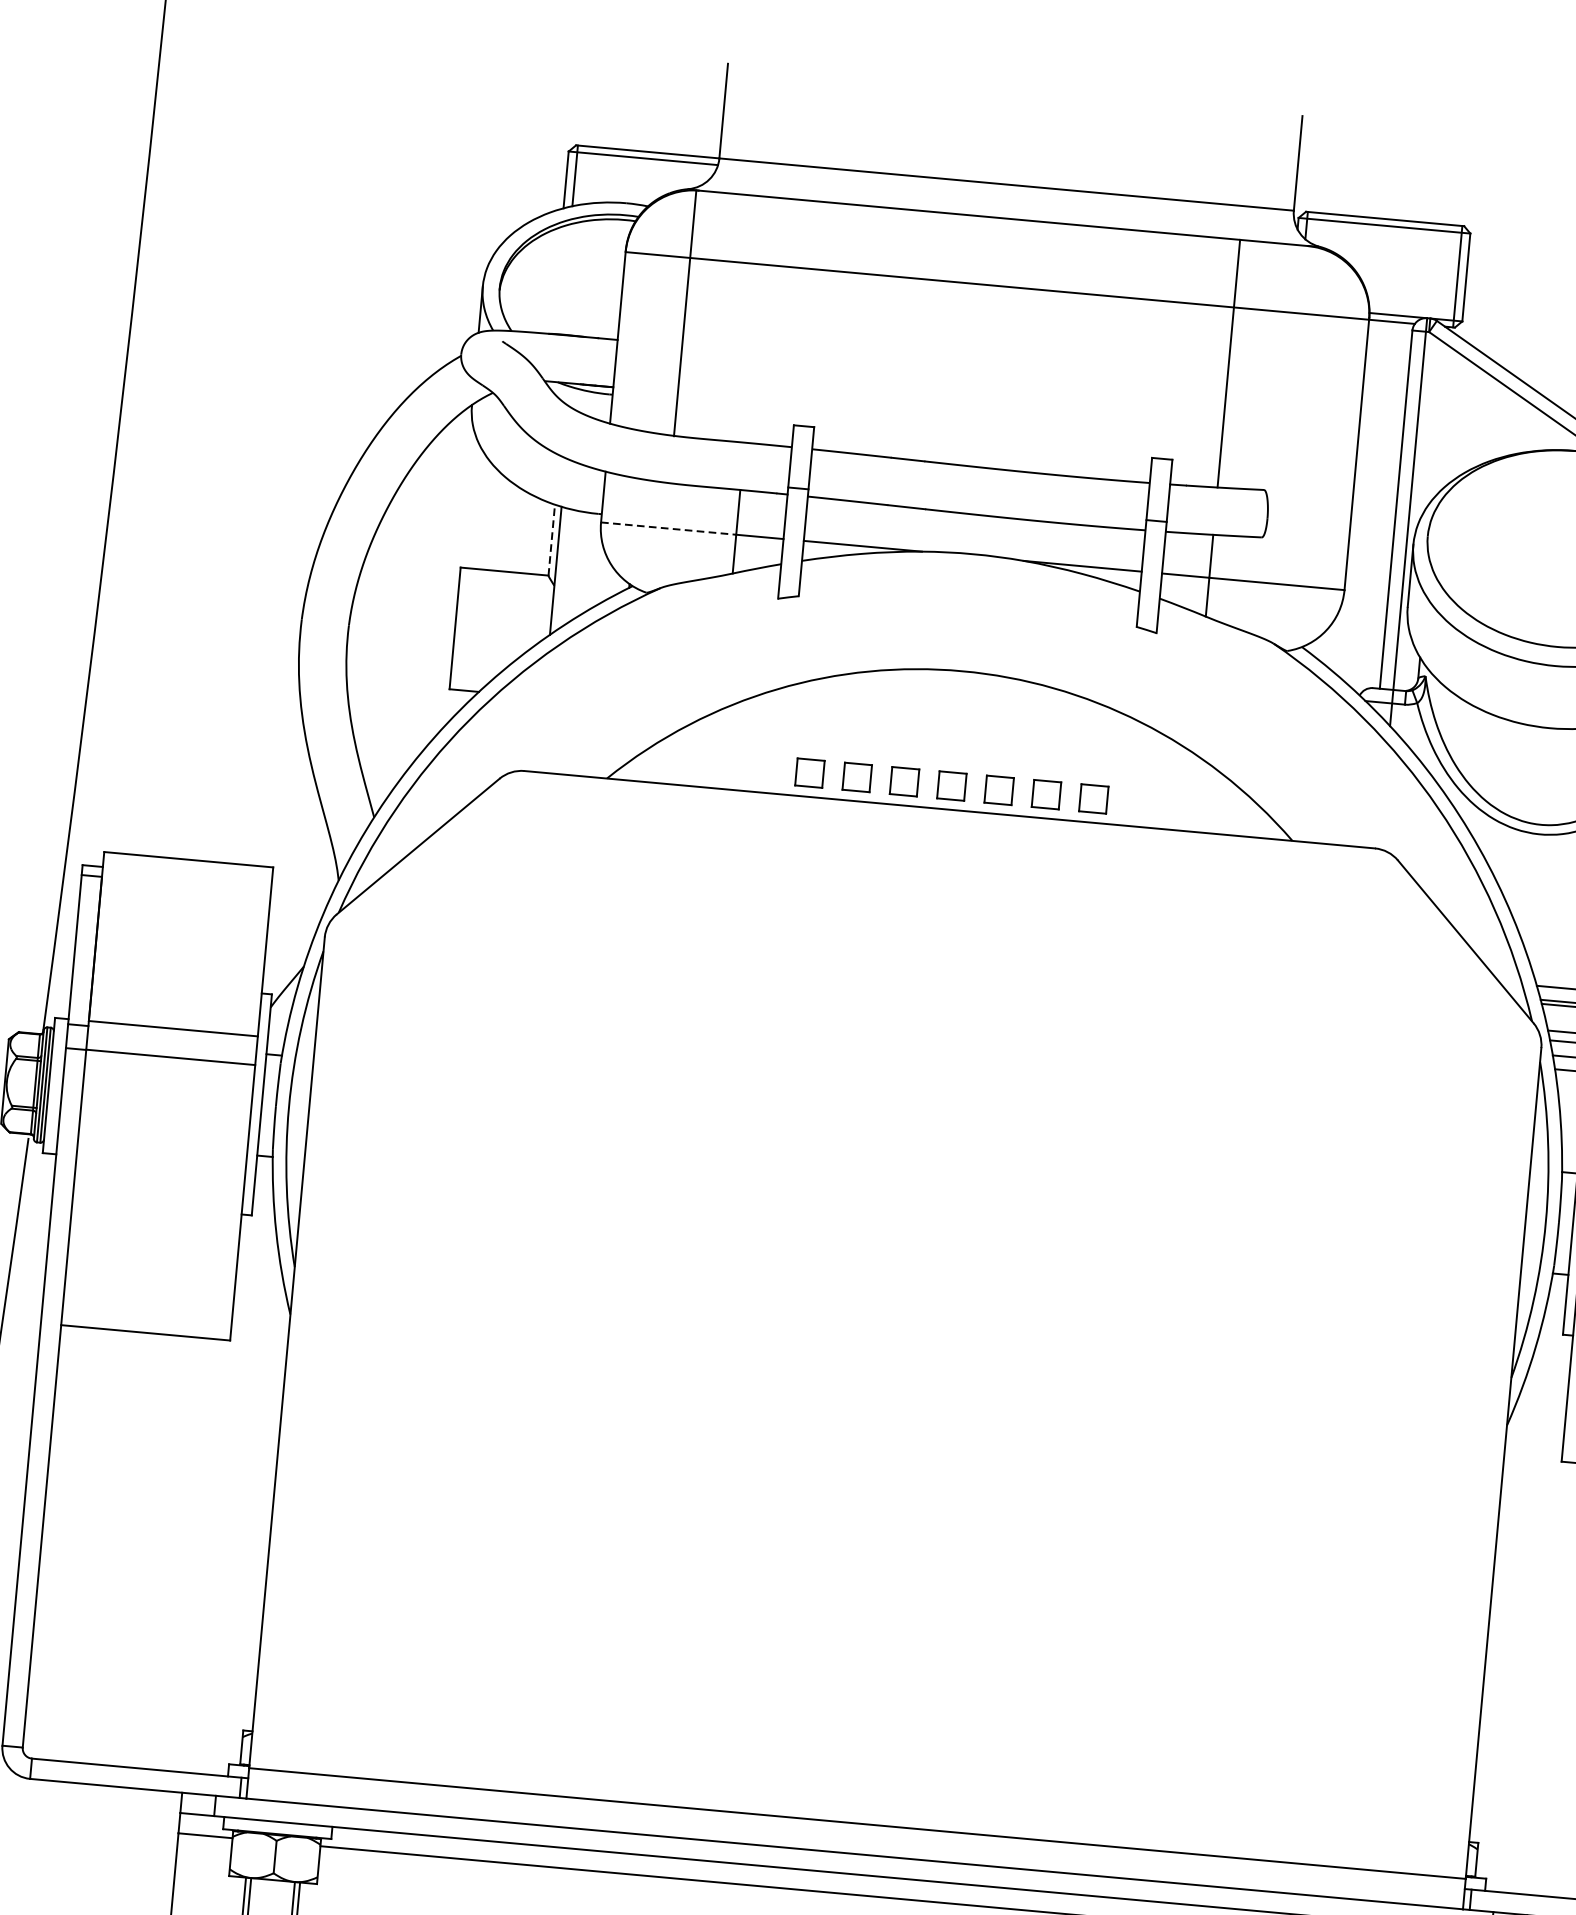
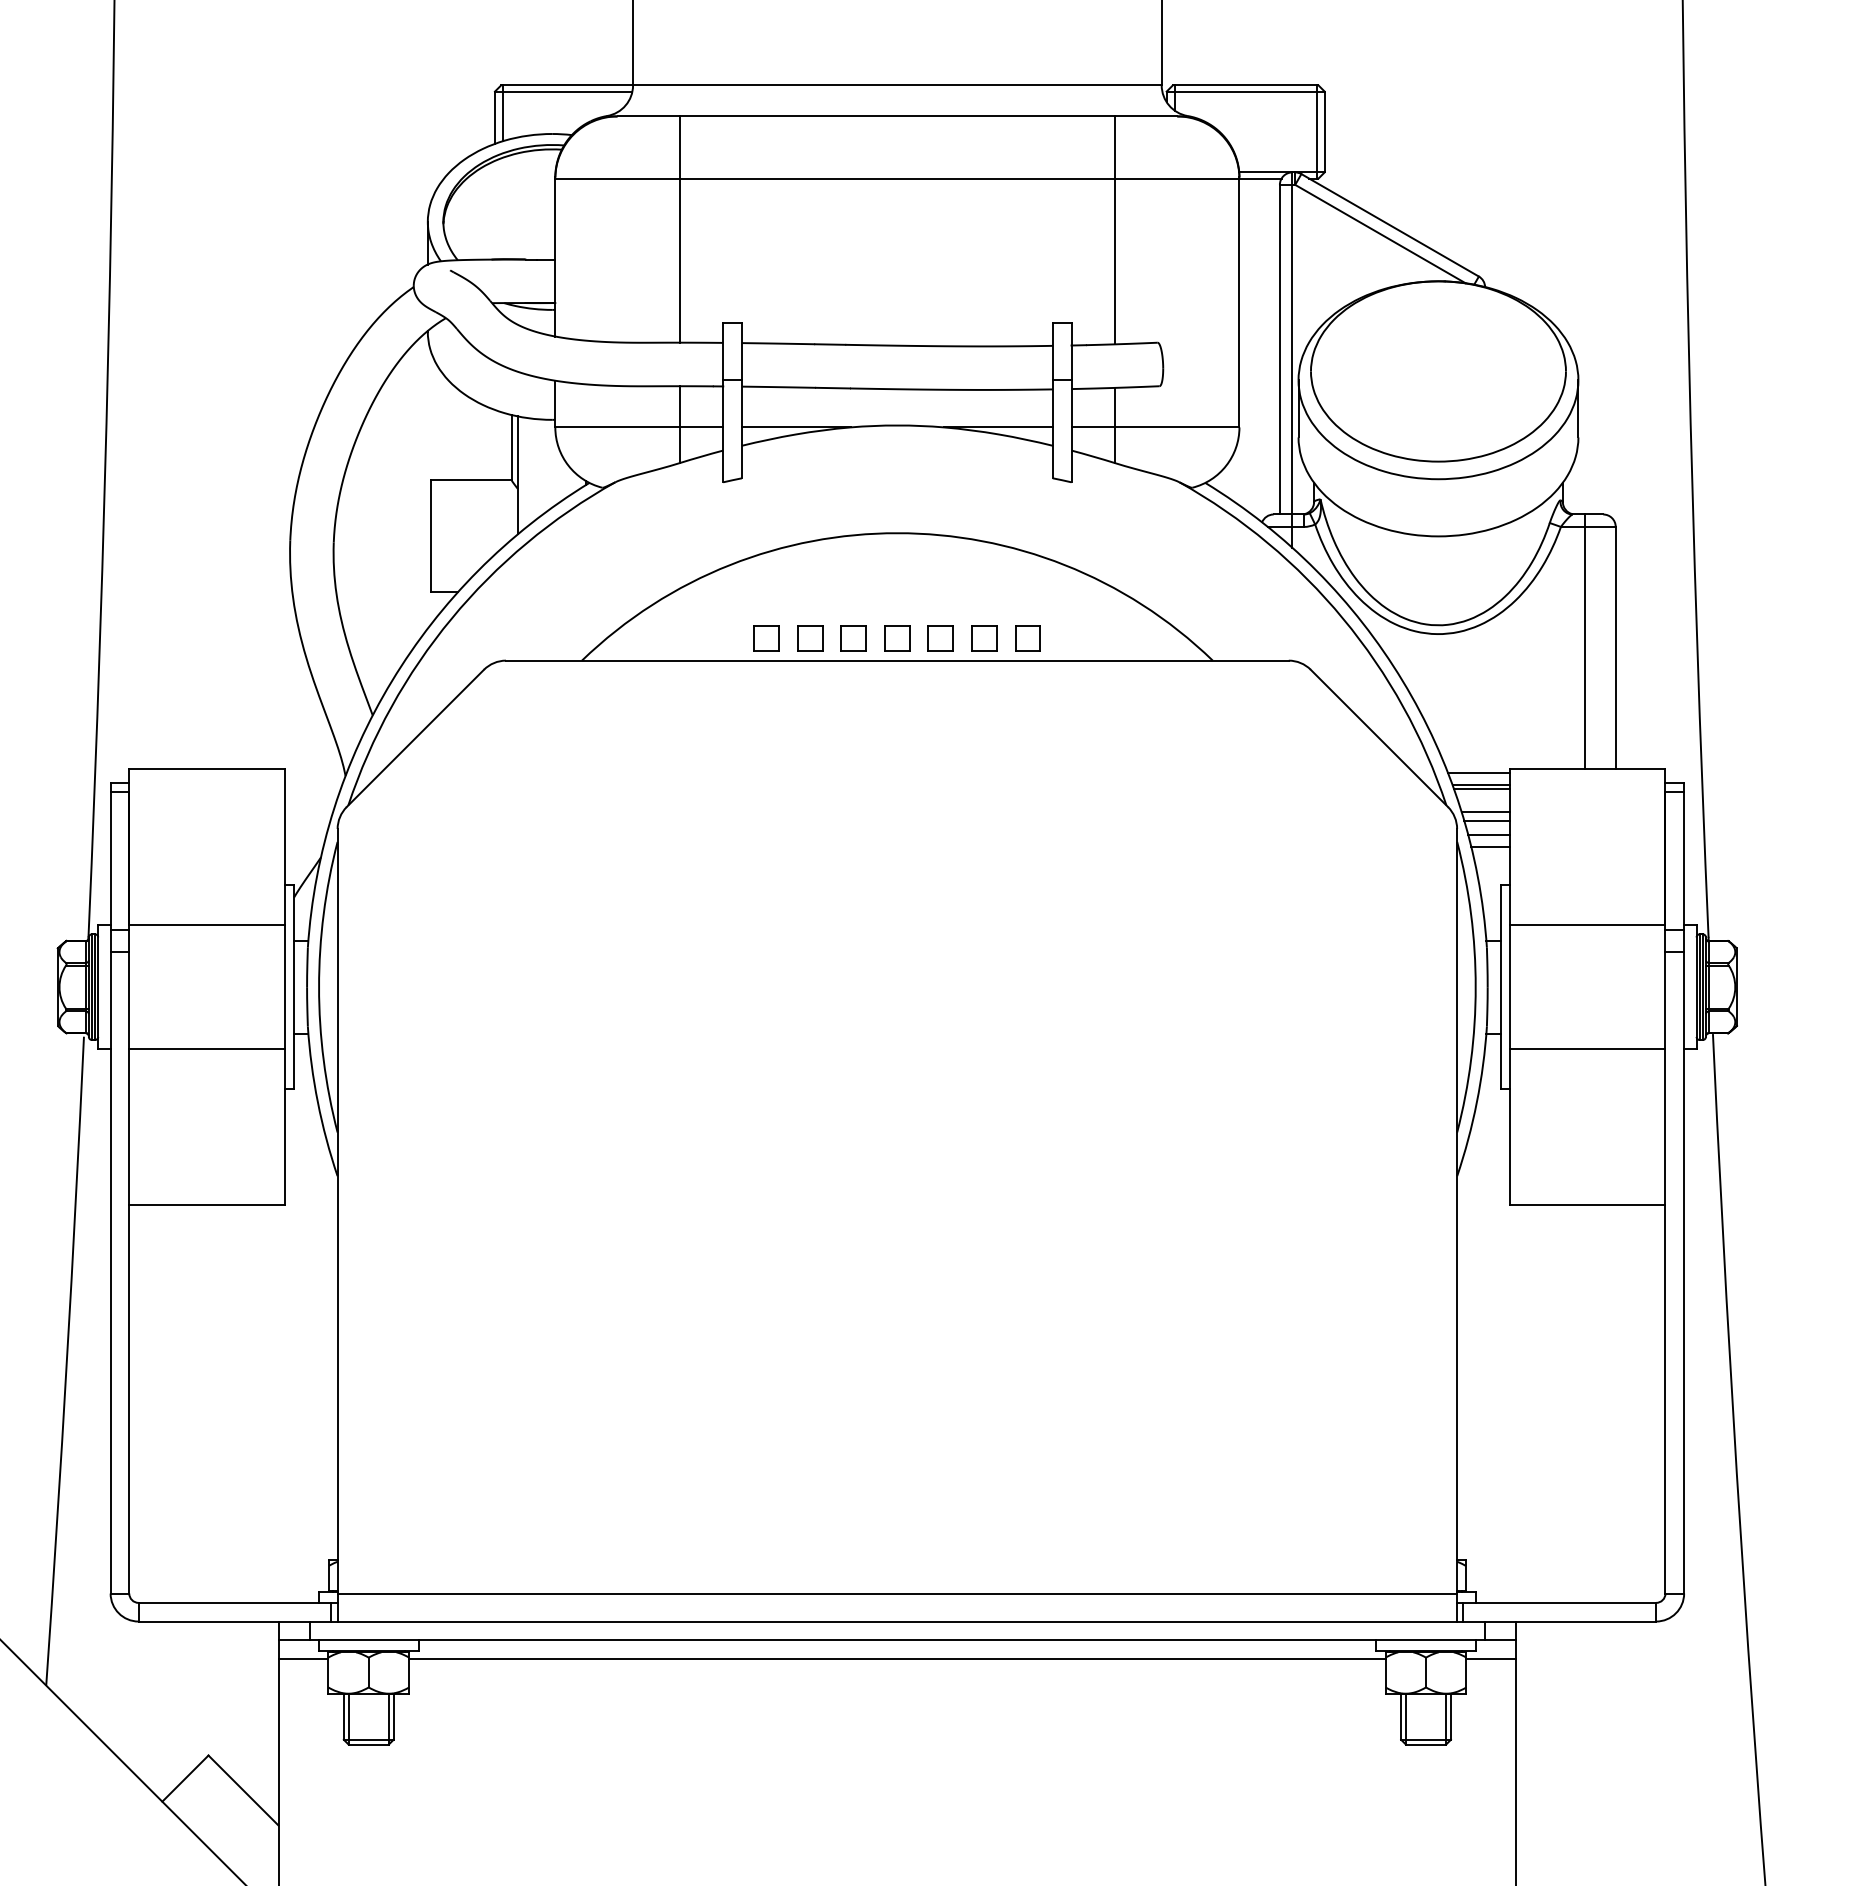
line: (684, 313) -> (679, 229), moved
line: (669, 528) -> (618, 427), dashed -> solid
line: (551, 539) -> (511, 447), dashed -> solid
line: (170, 1057) -> (206, 1049), moved

